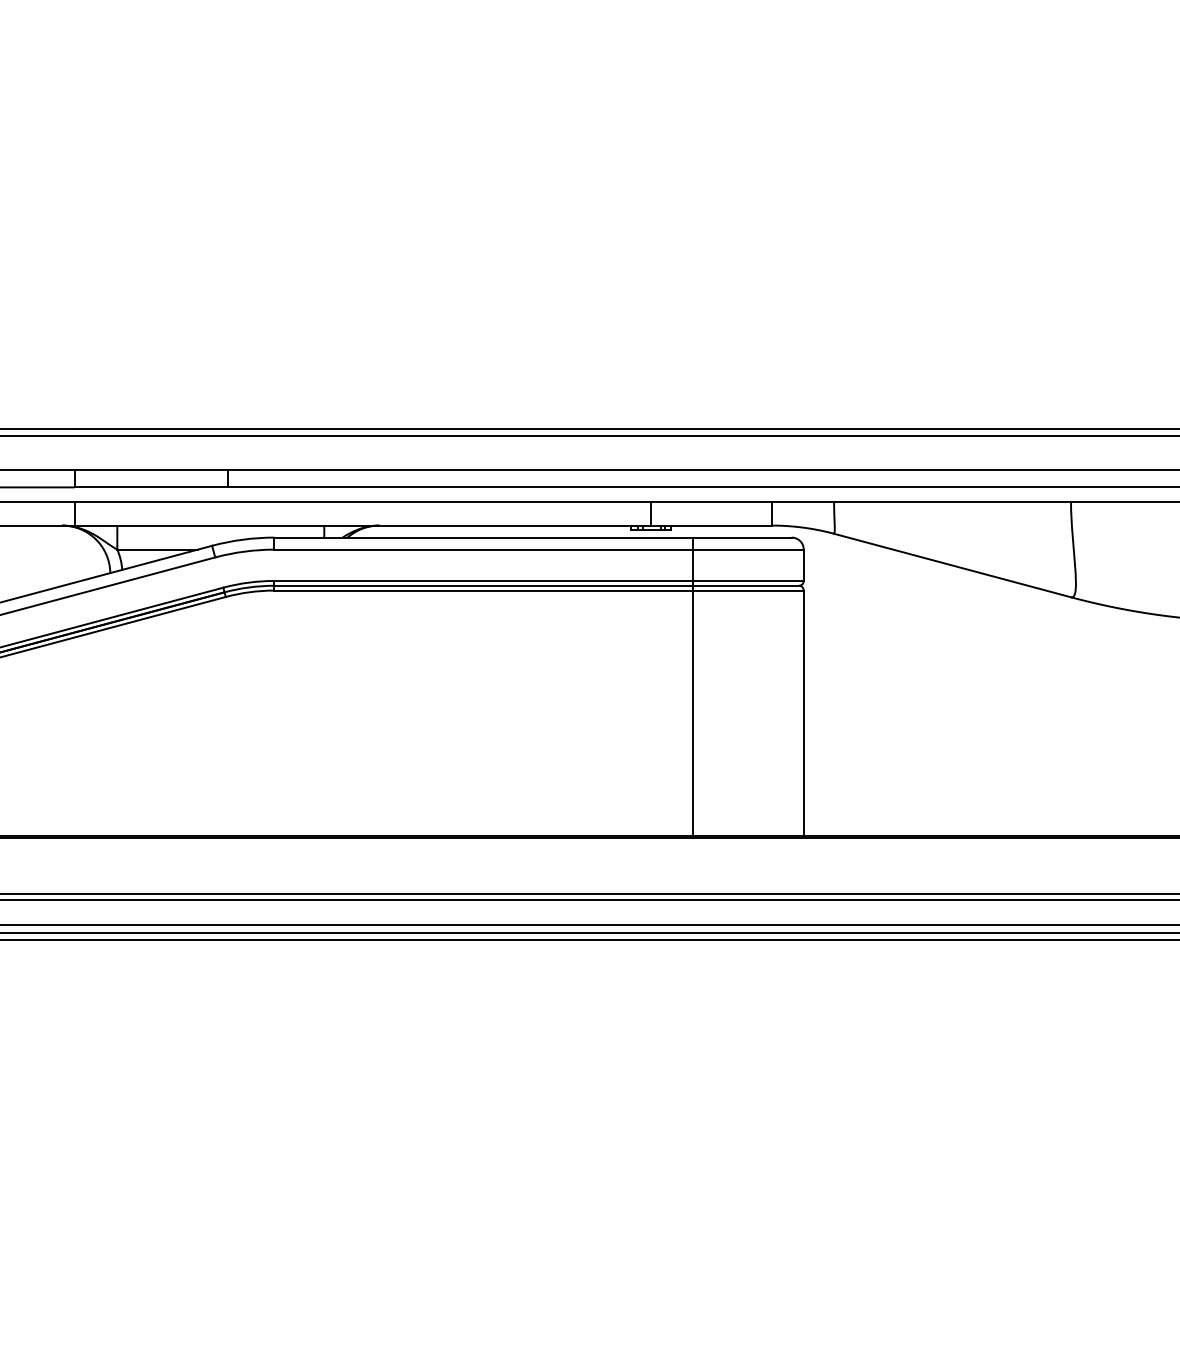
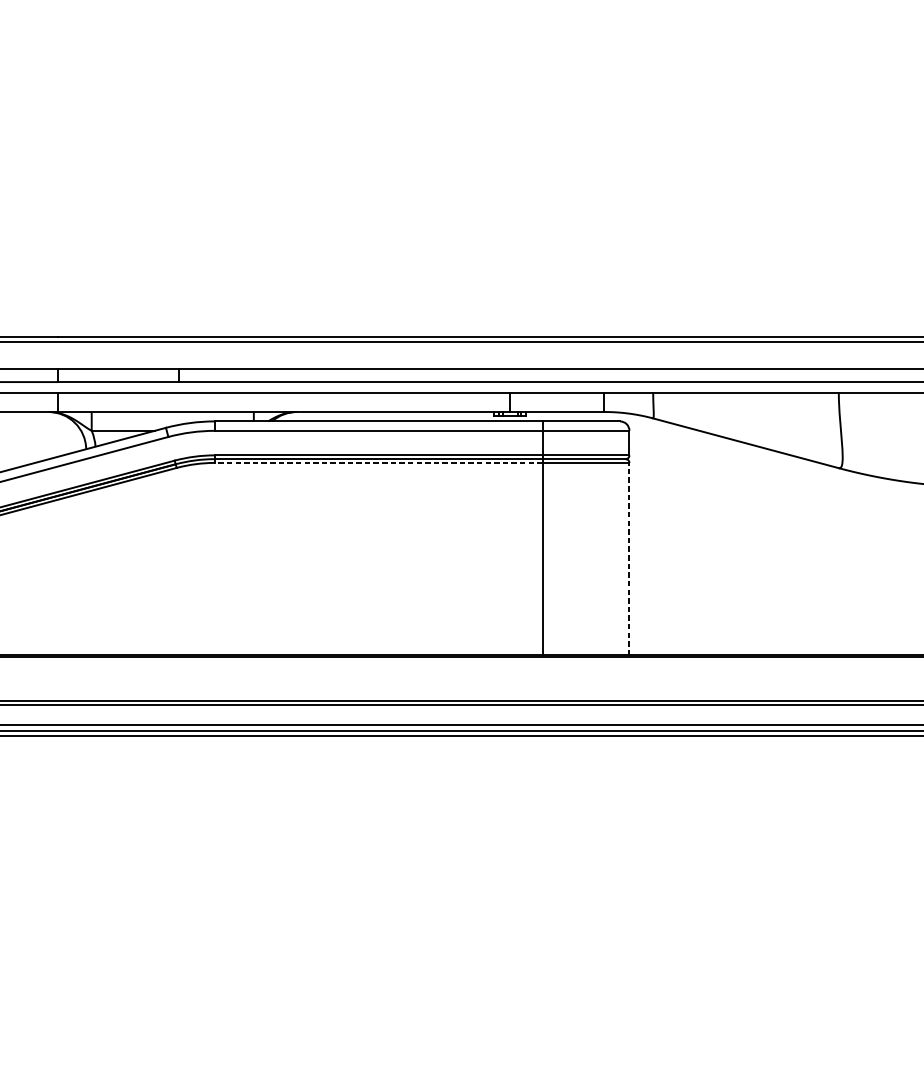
line: (483, 590) -> (378, 462), solid -> dashed
line: (803, 713) -> (629, 559), solid -> dashed

